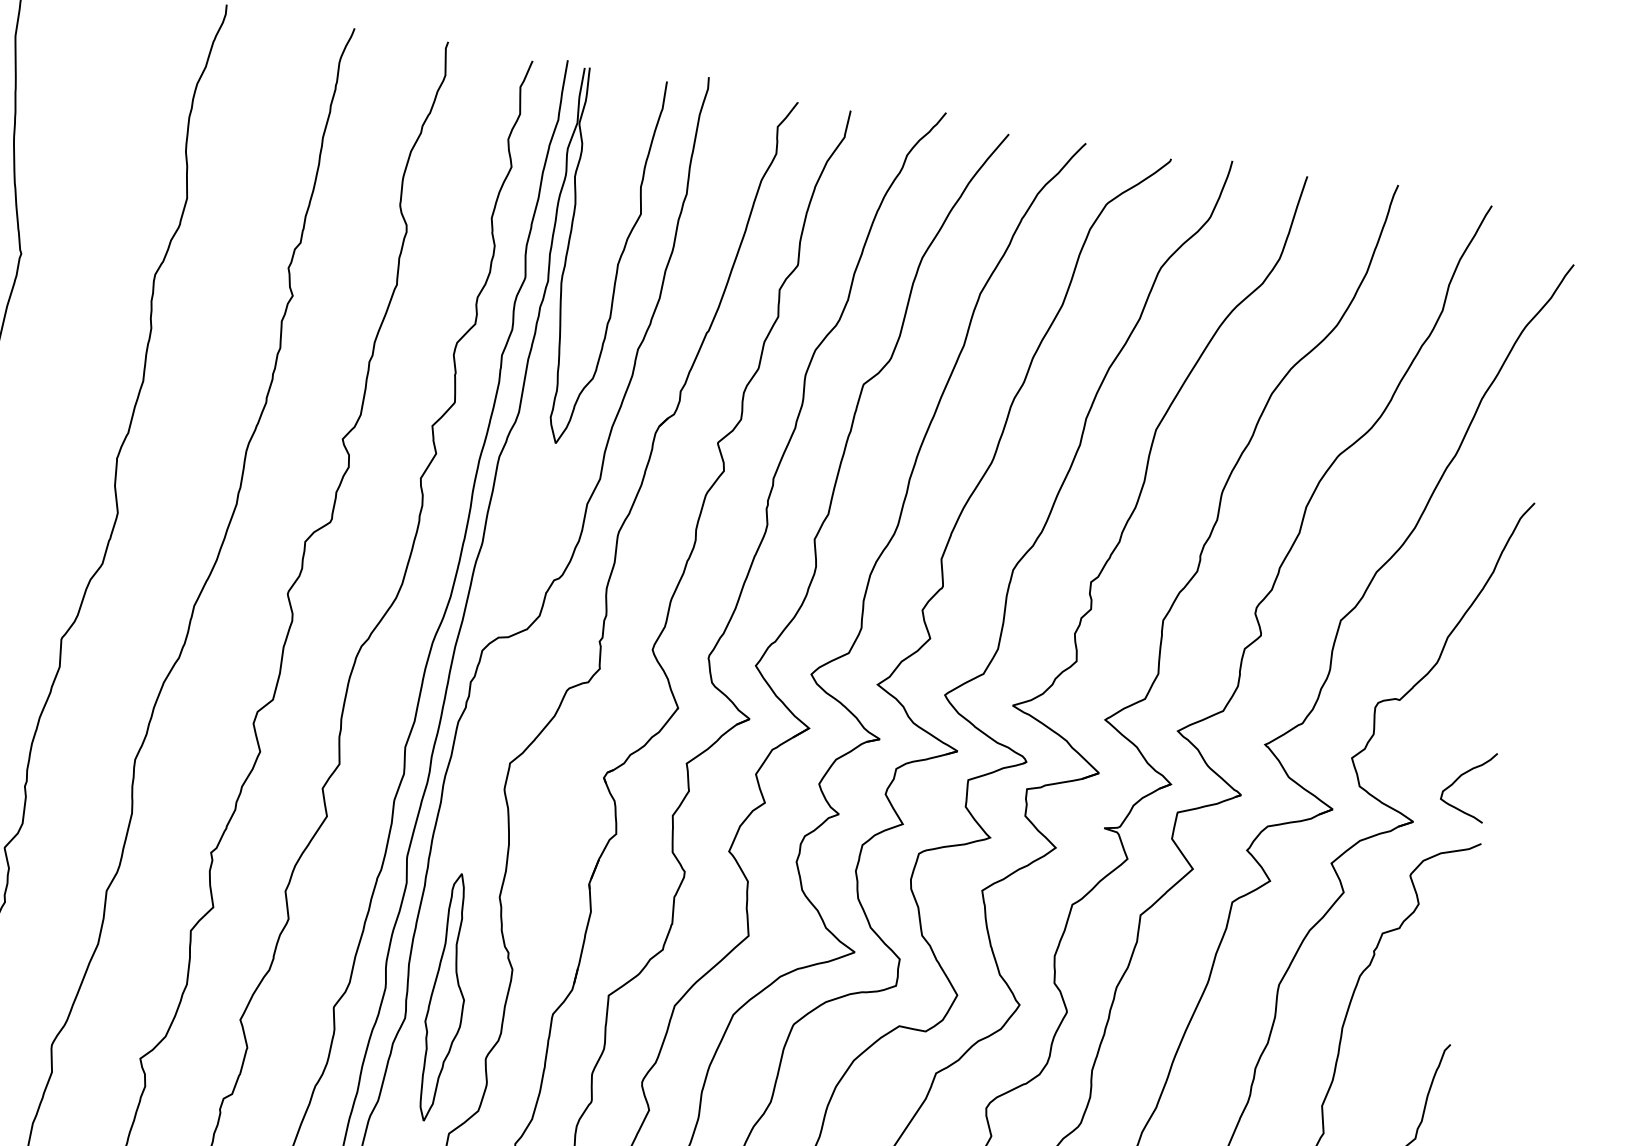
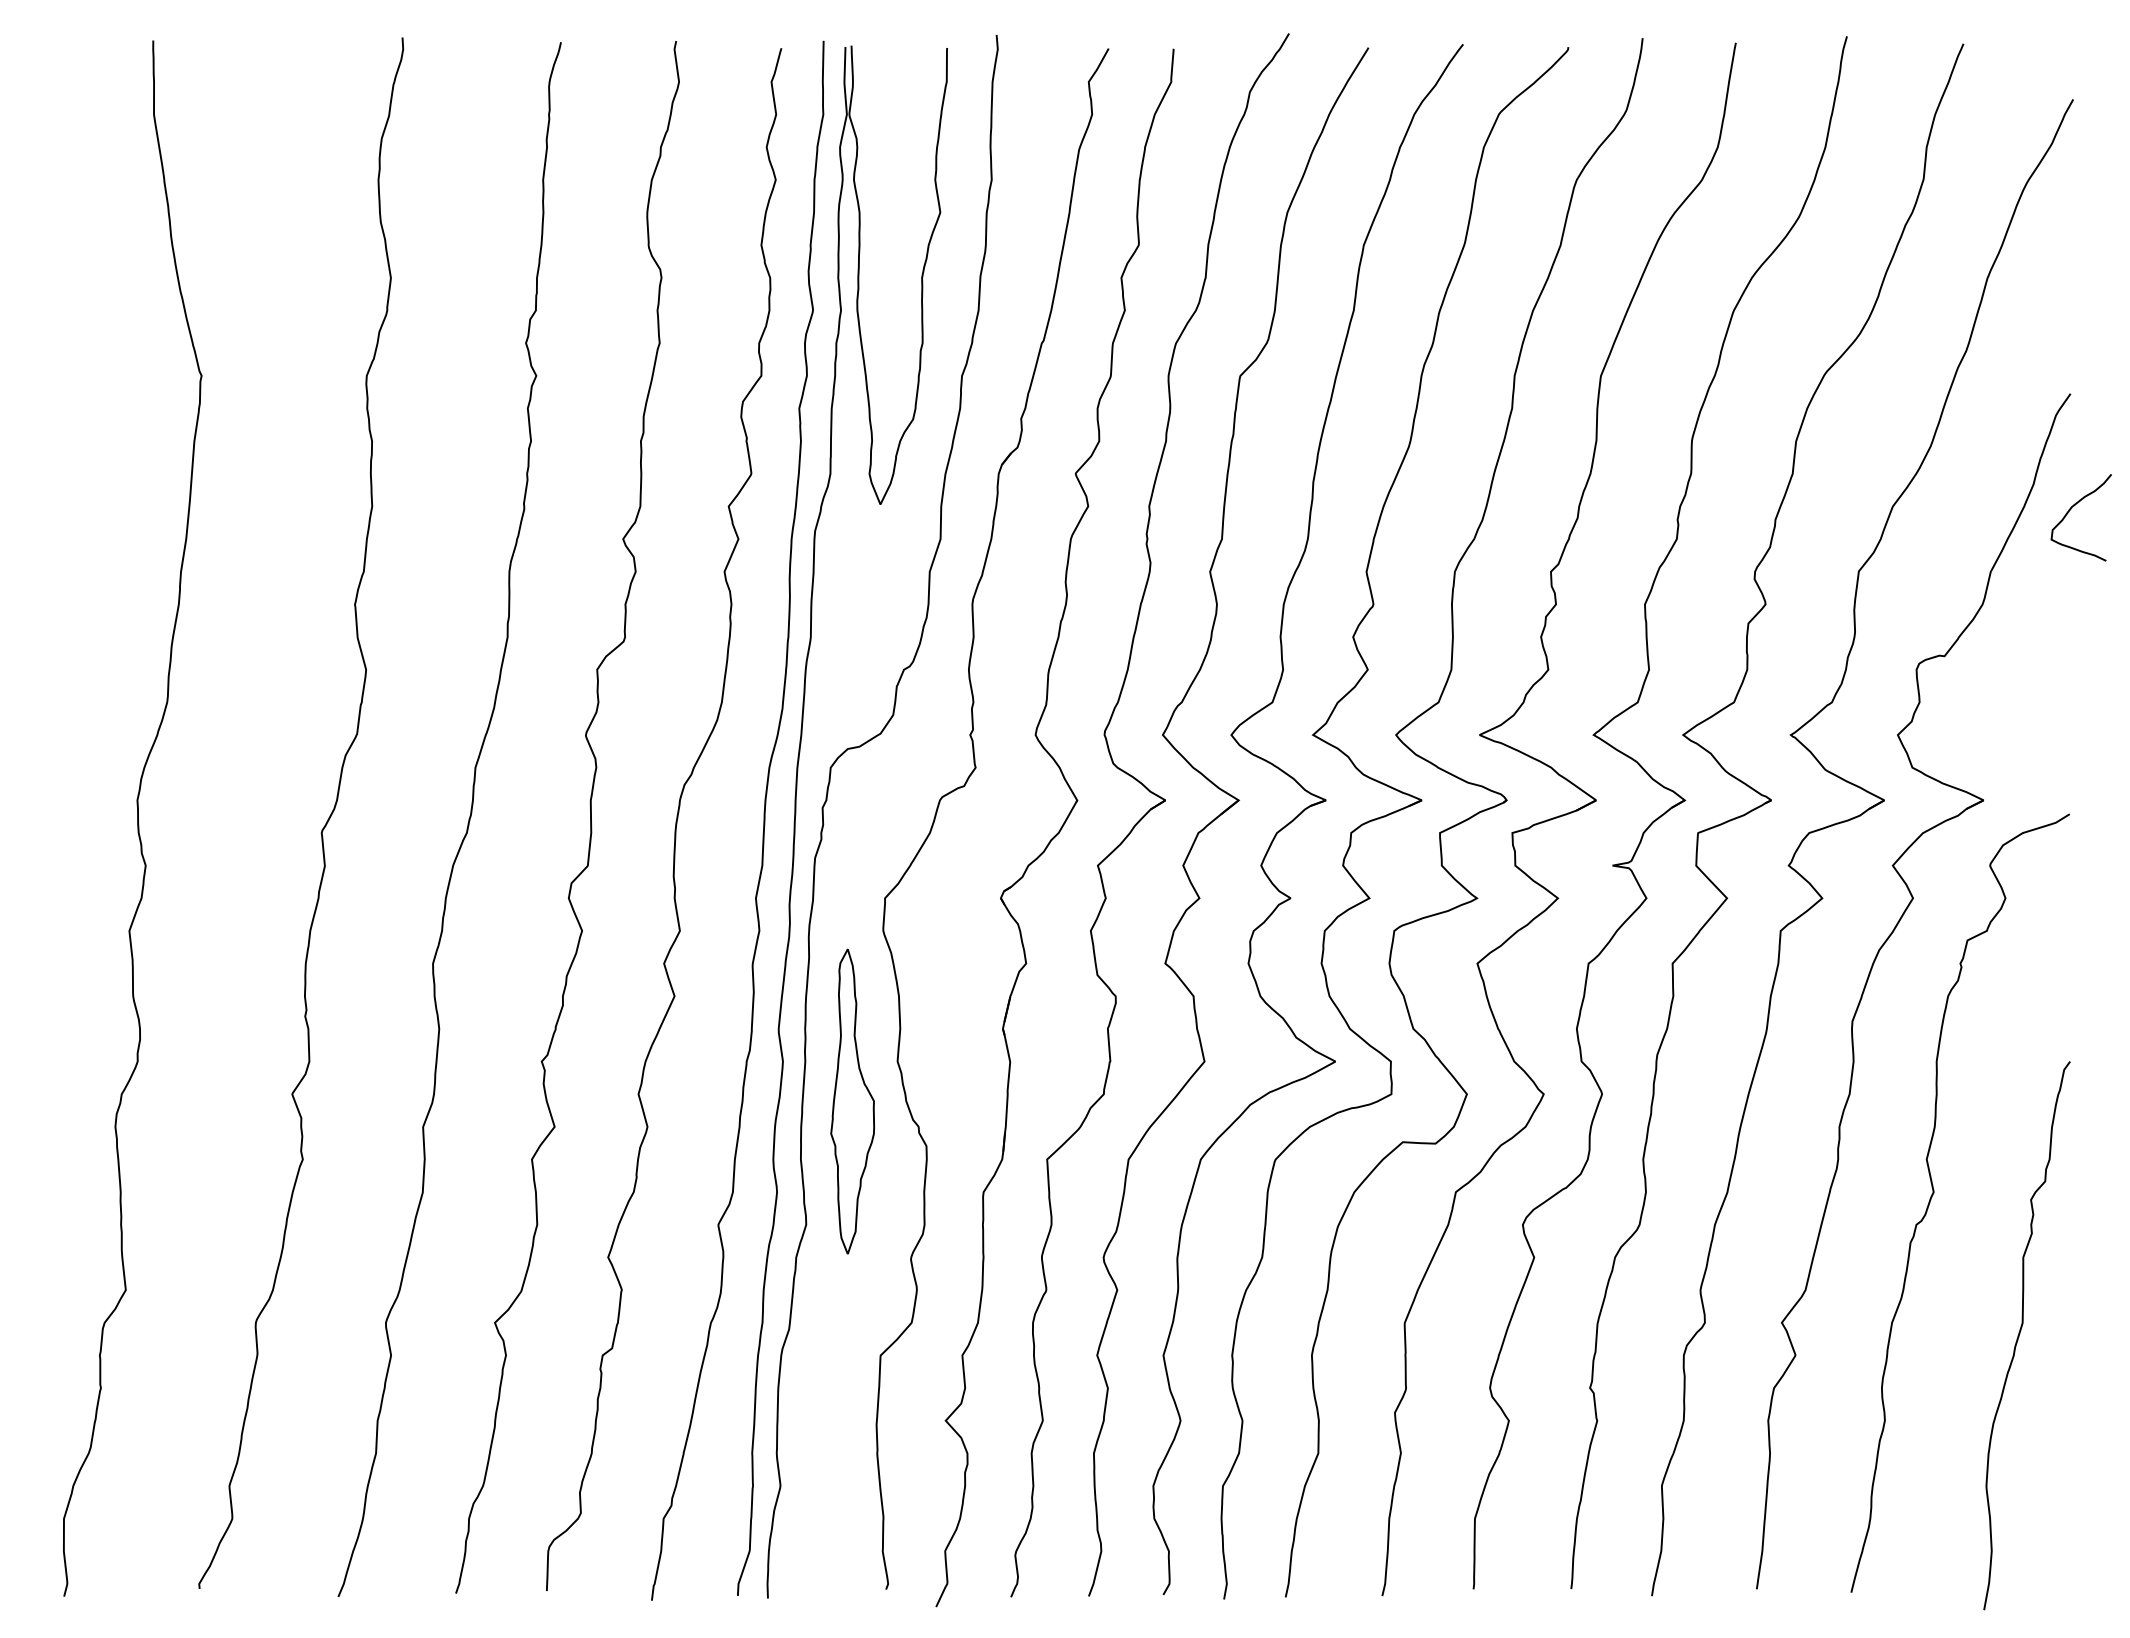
curve: (1460, 777) -> (2071, 509), moved
part: (446, 997) -> (852, 1101), moved

